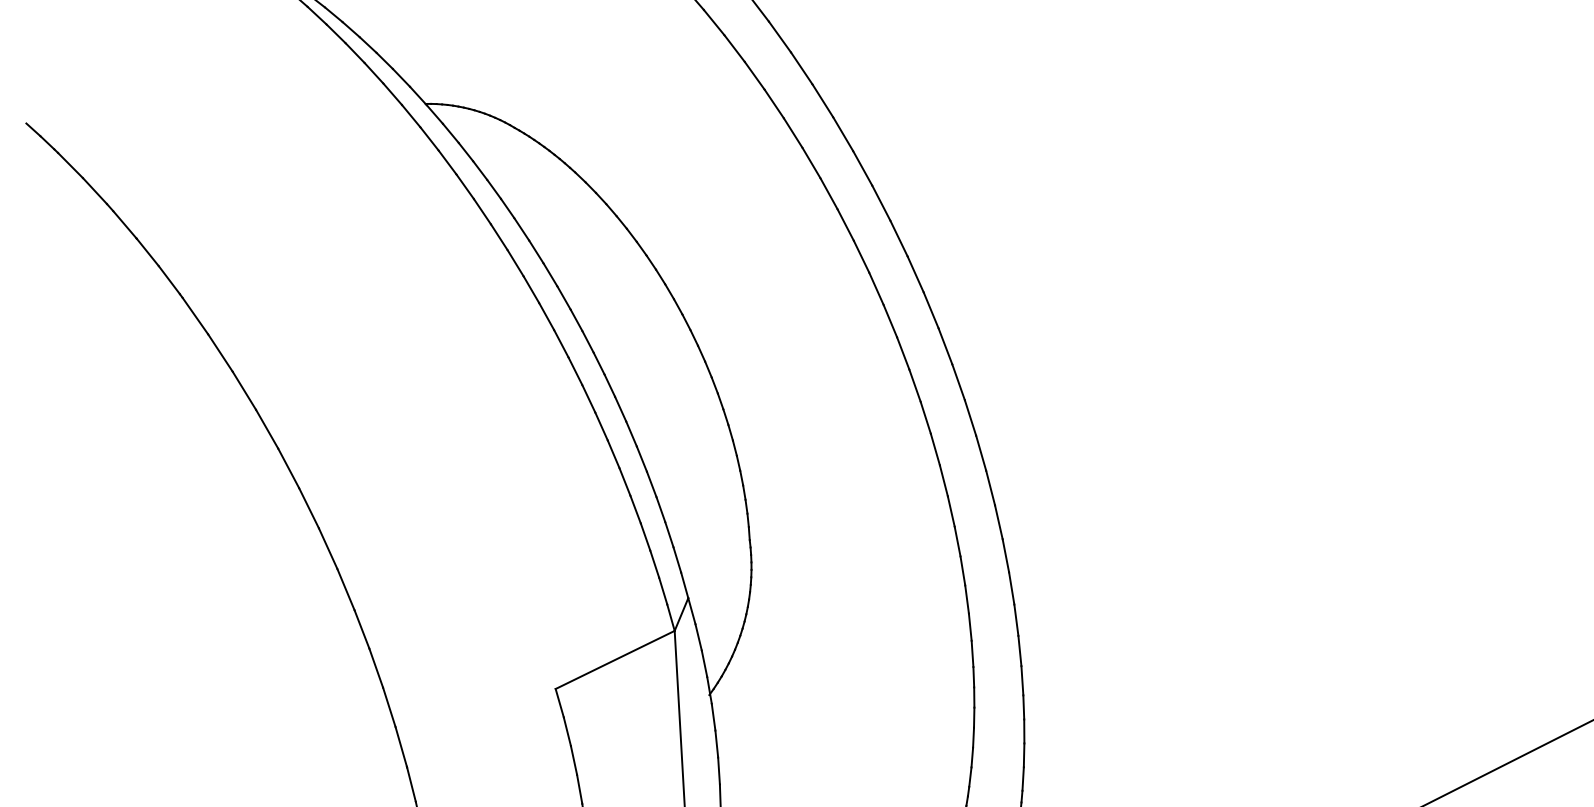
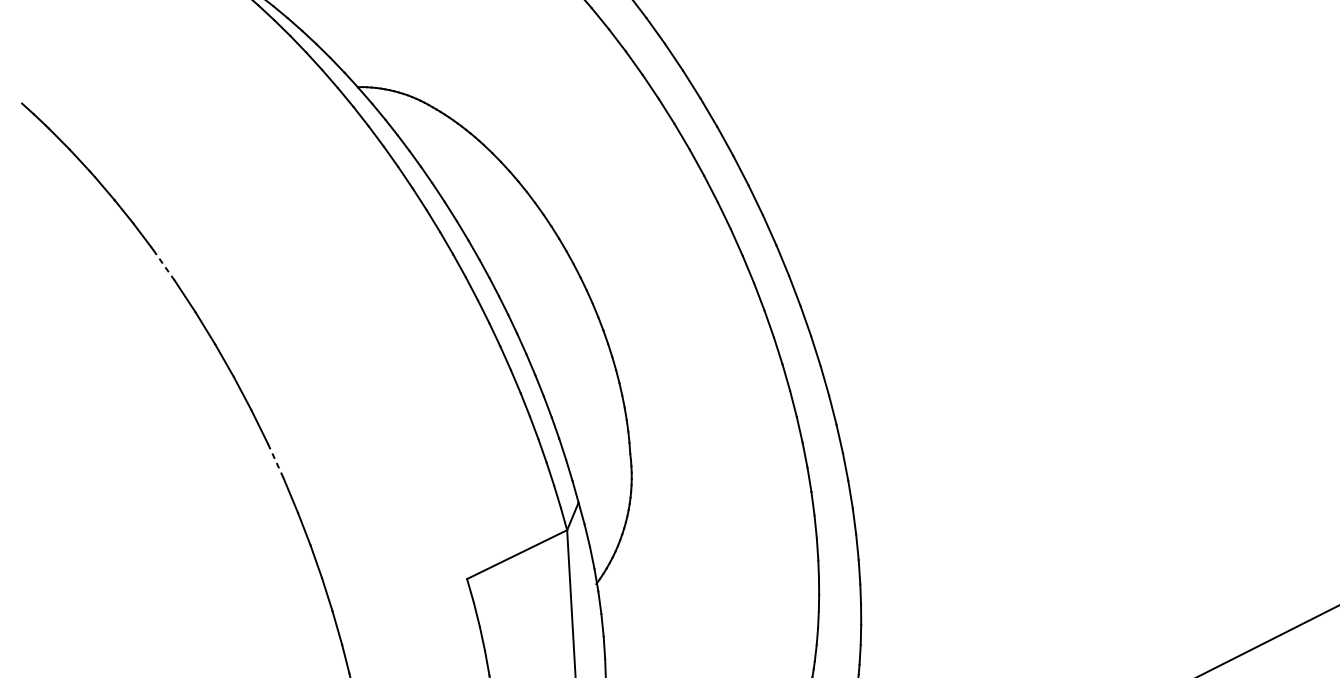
line: (195, 316) -> (164, 265), solid -> dashed
line: (328, 549) -> (276, 461), solid -> dashed

